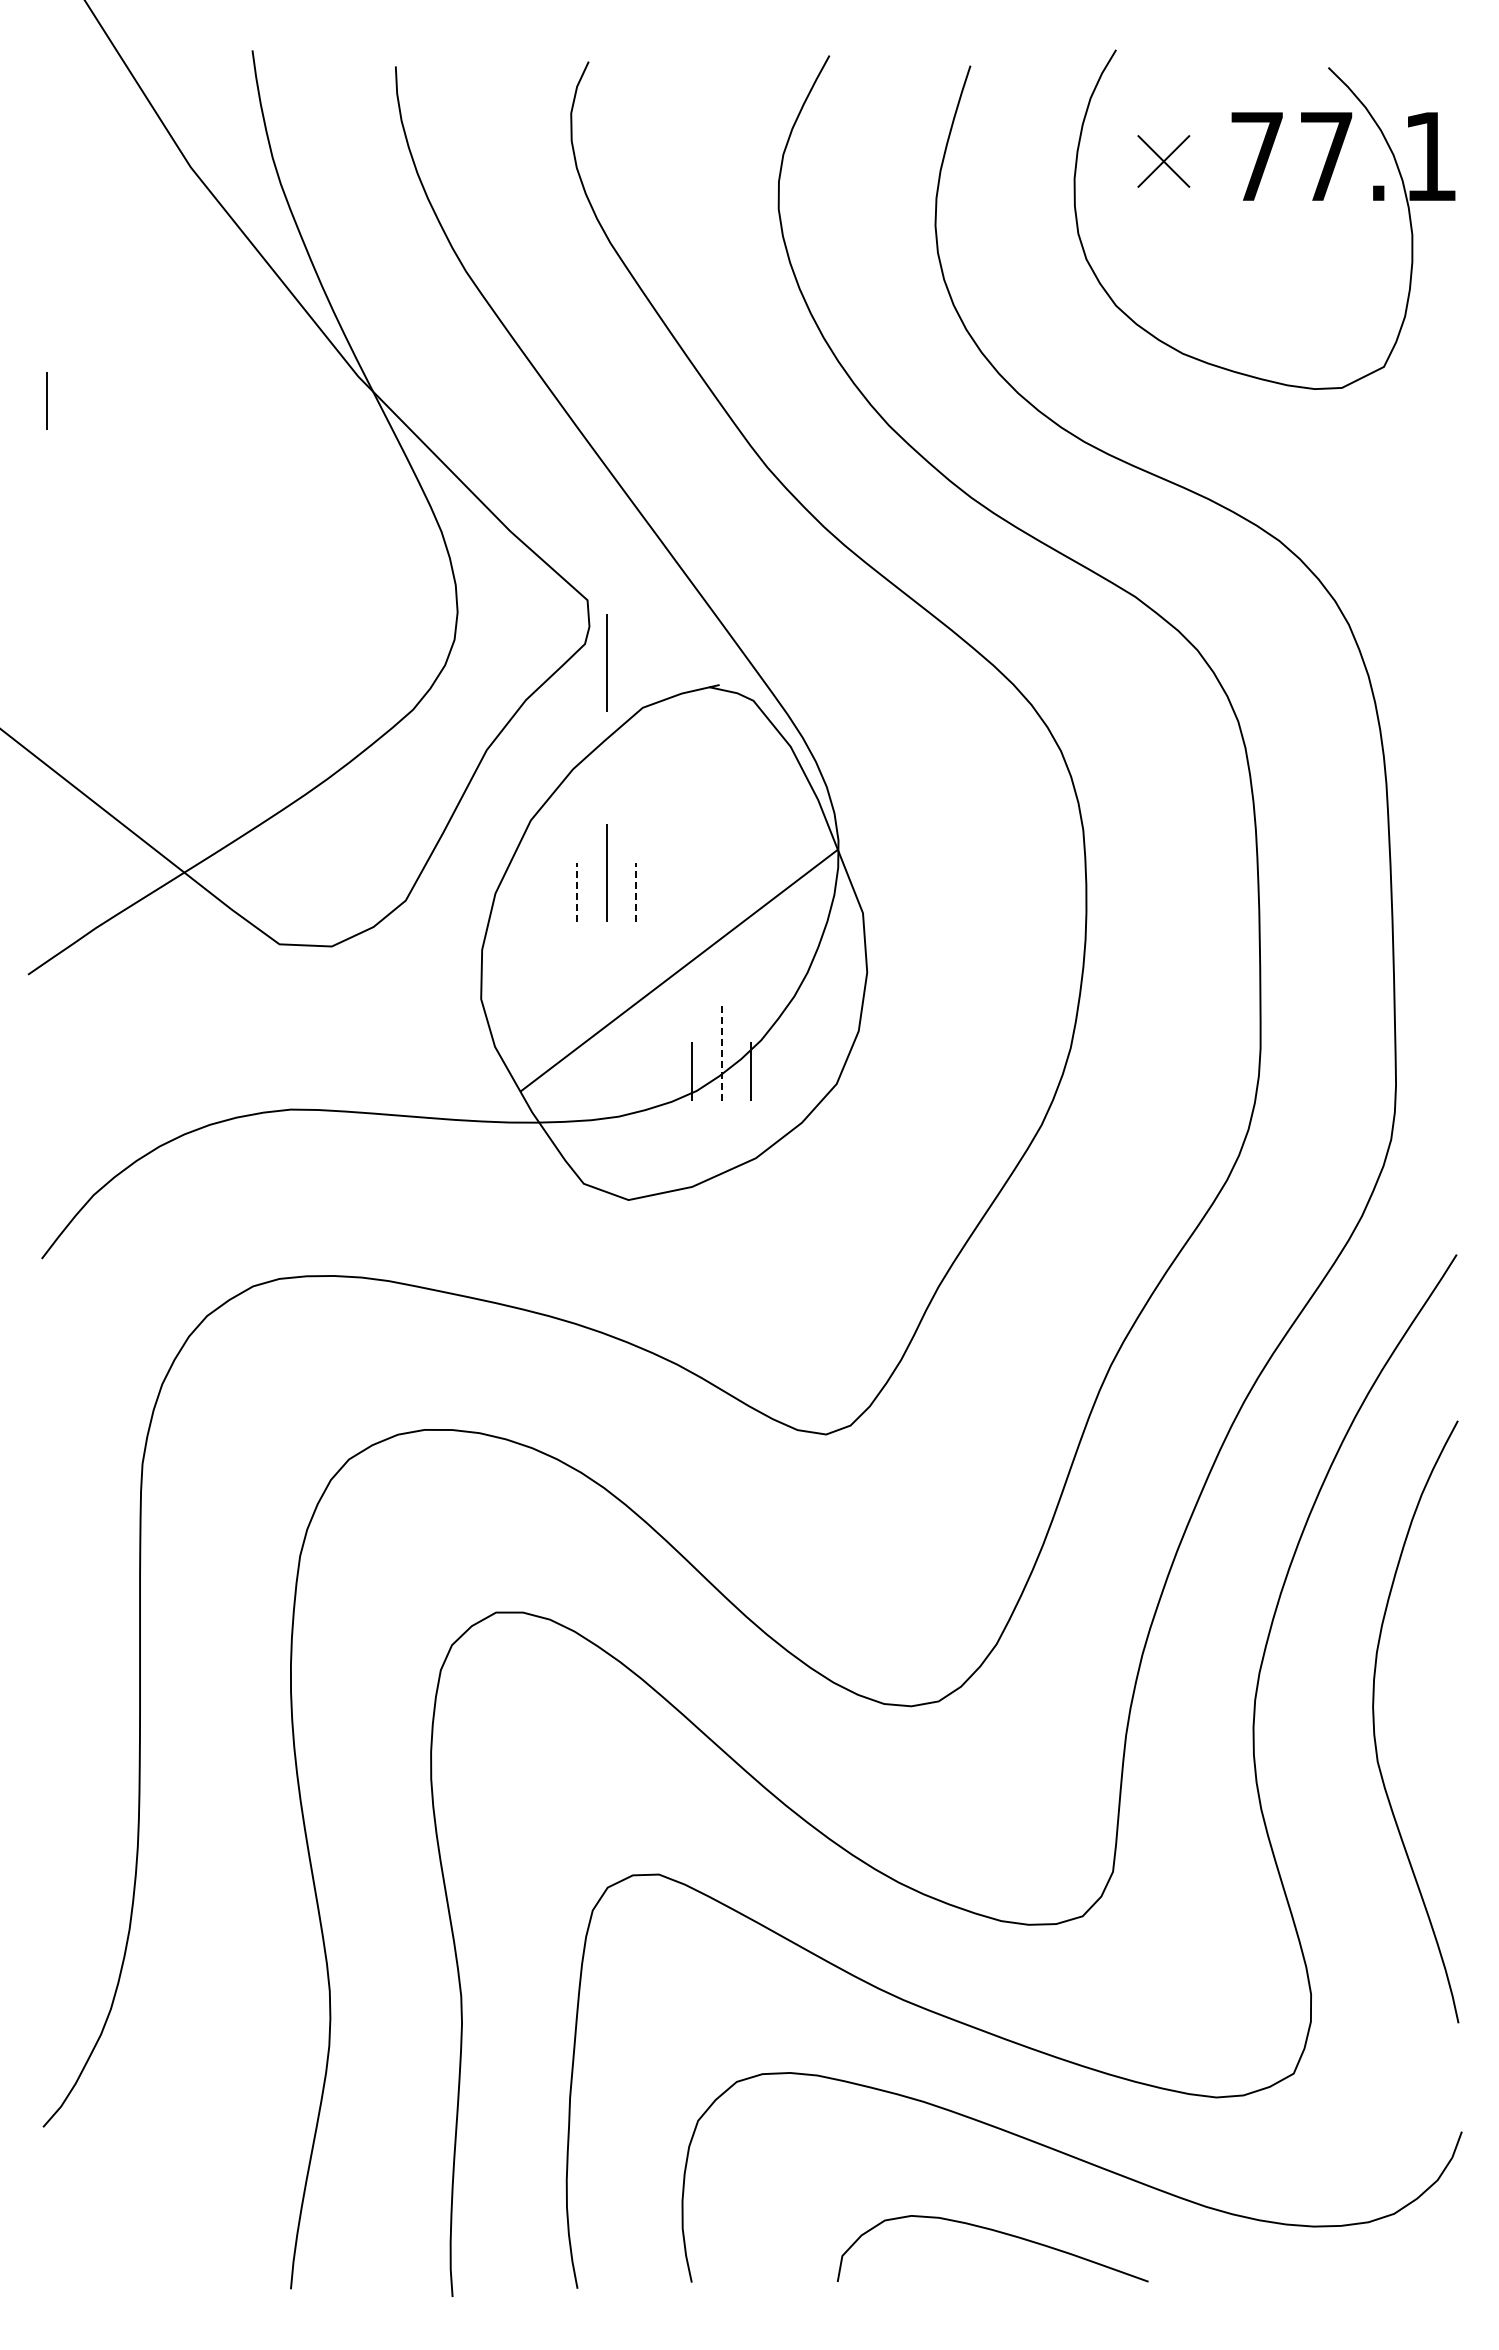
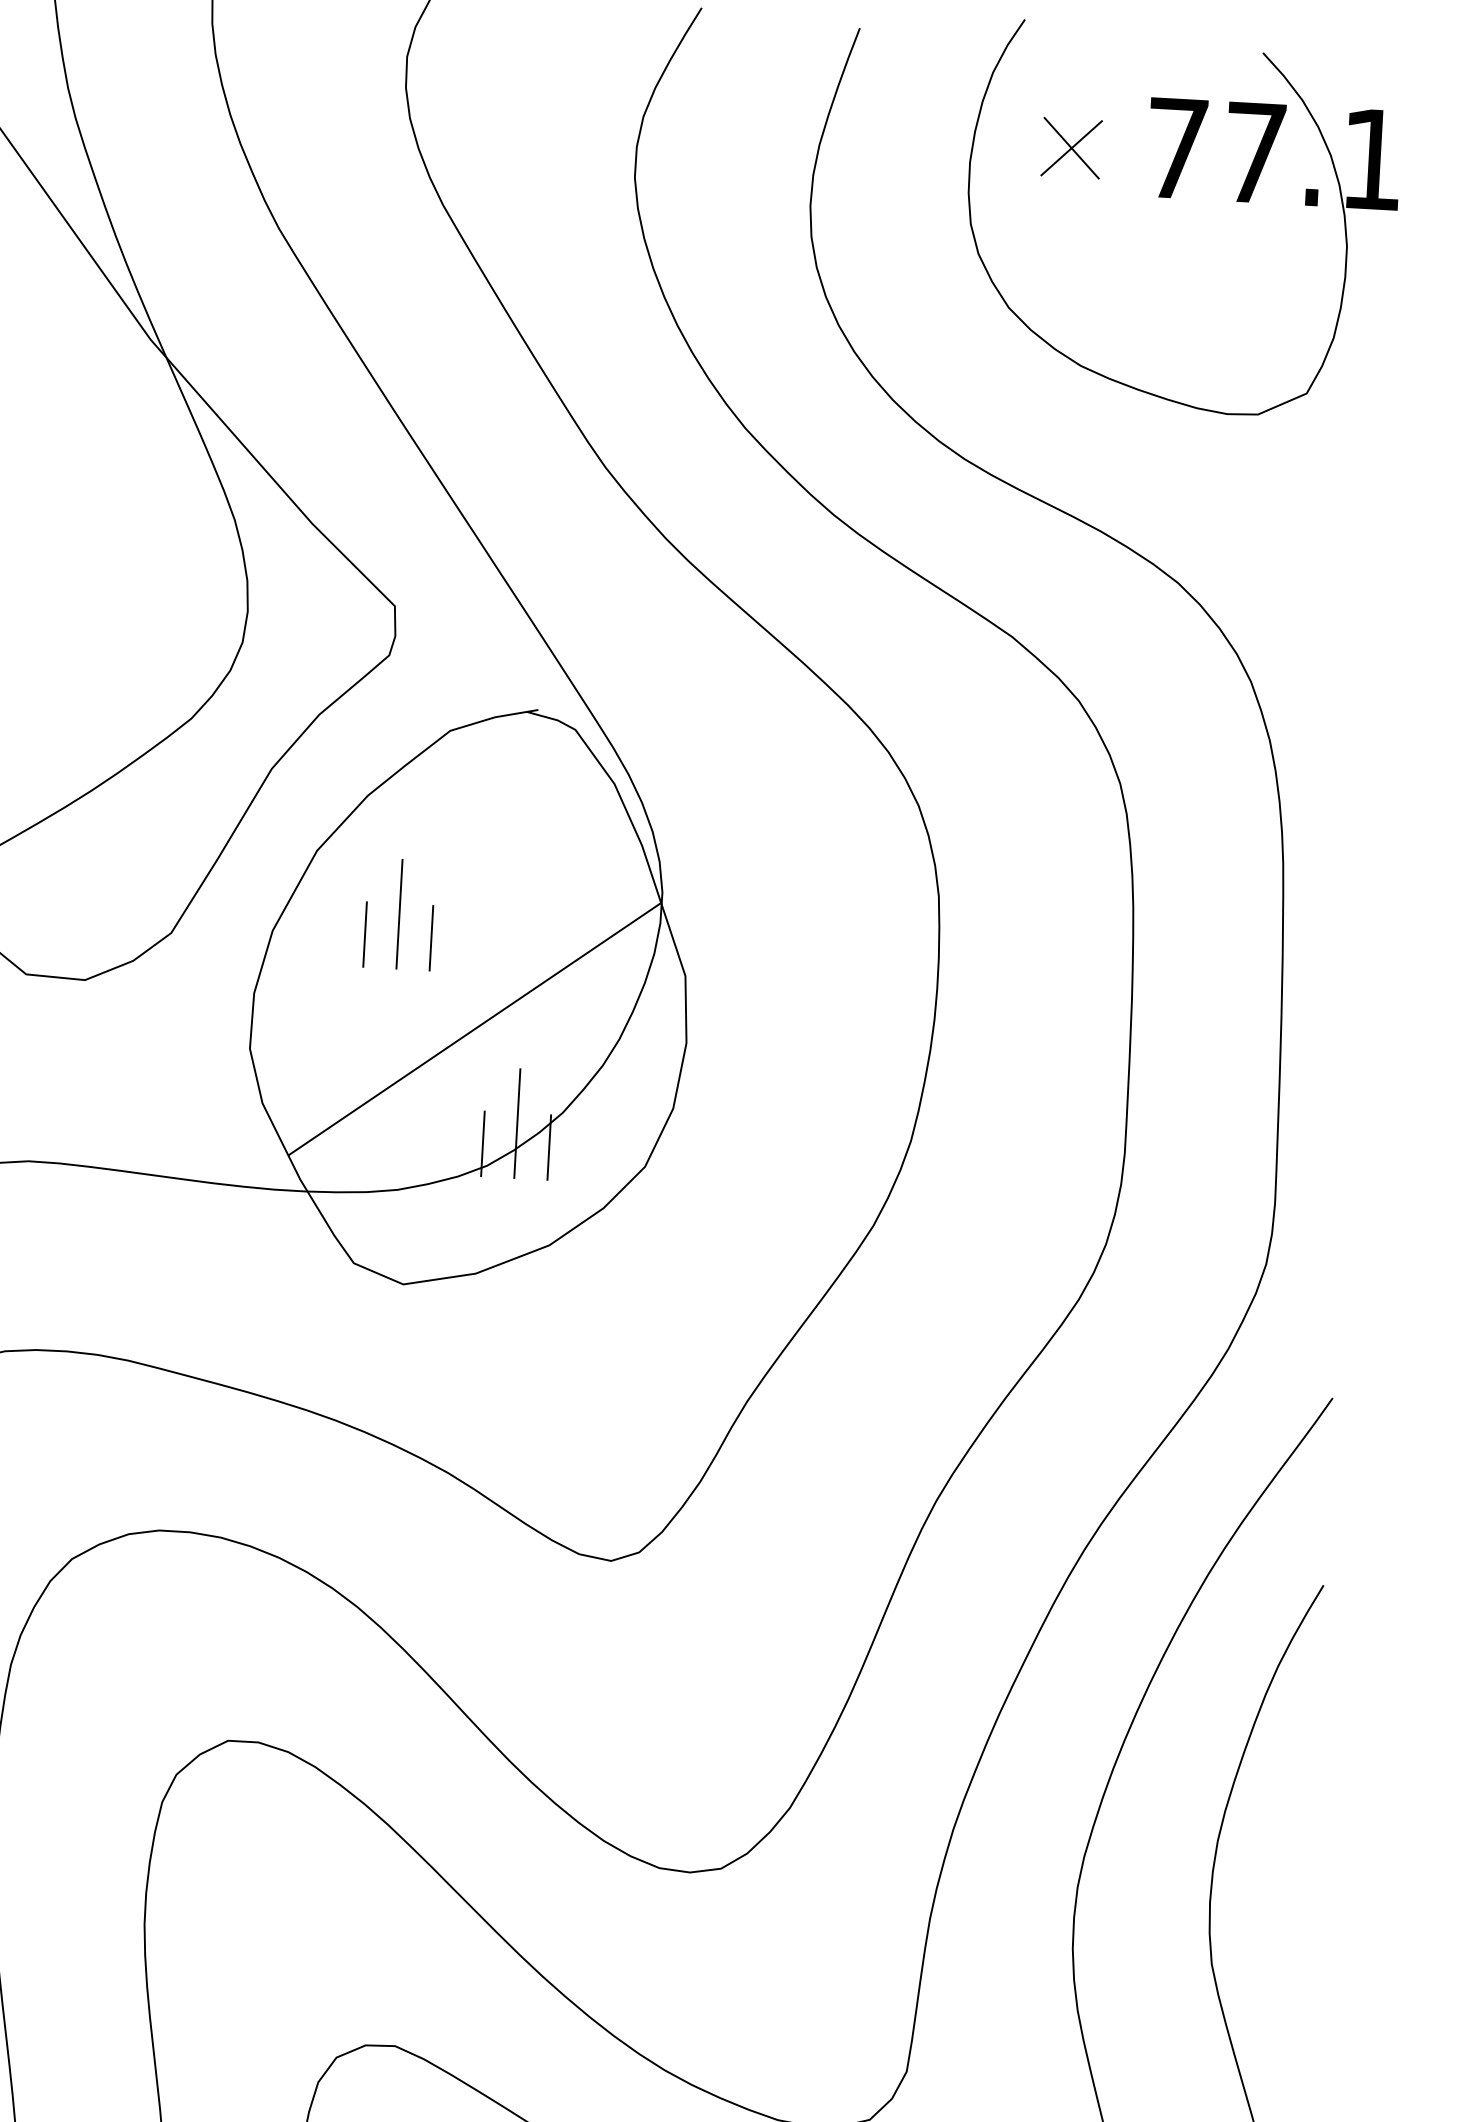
line: (606, 662) -> (412, 677), removed
line: (577, 891) -> (365, 933), dashed -> solid
line: (636, 891) -> (431, 937), dashed -> solid
line: (721, 1051) -> (517, 1122), dashed -> solid

